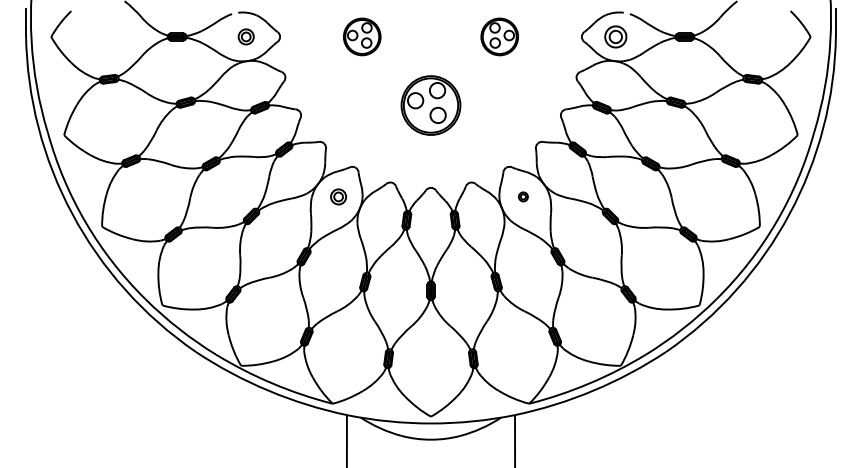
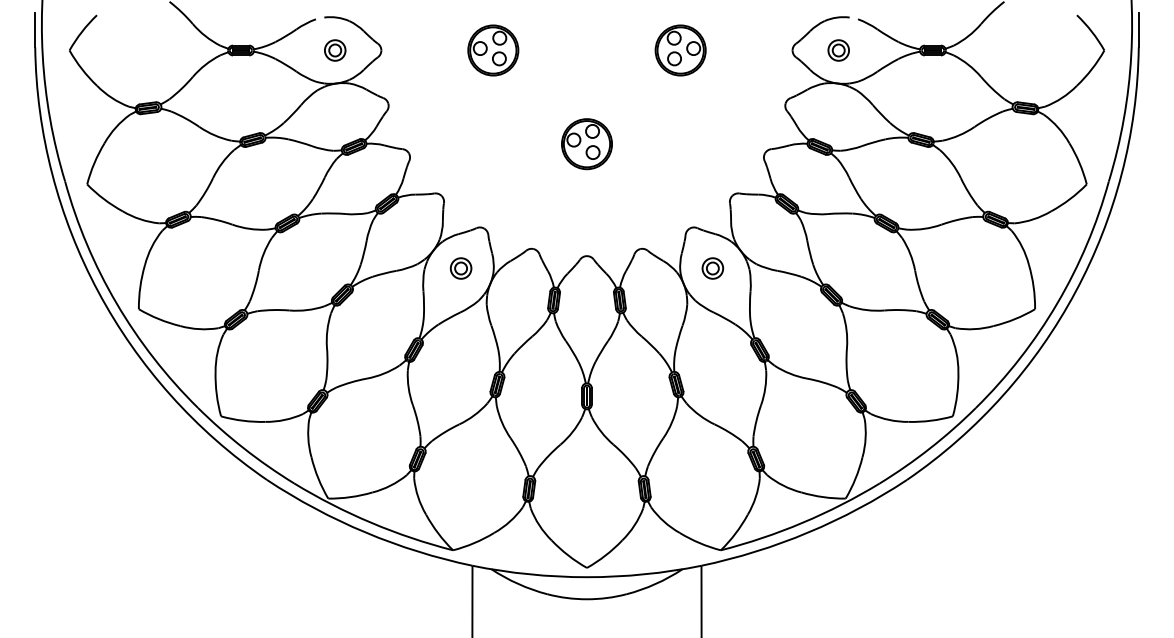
part: (615, 36) -> (838, 50), size x0.71
part: (430, 105) -> (586, 144), size x0.62
part: (523, 196) -> (712, 268), size x1.67

